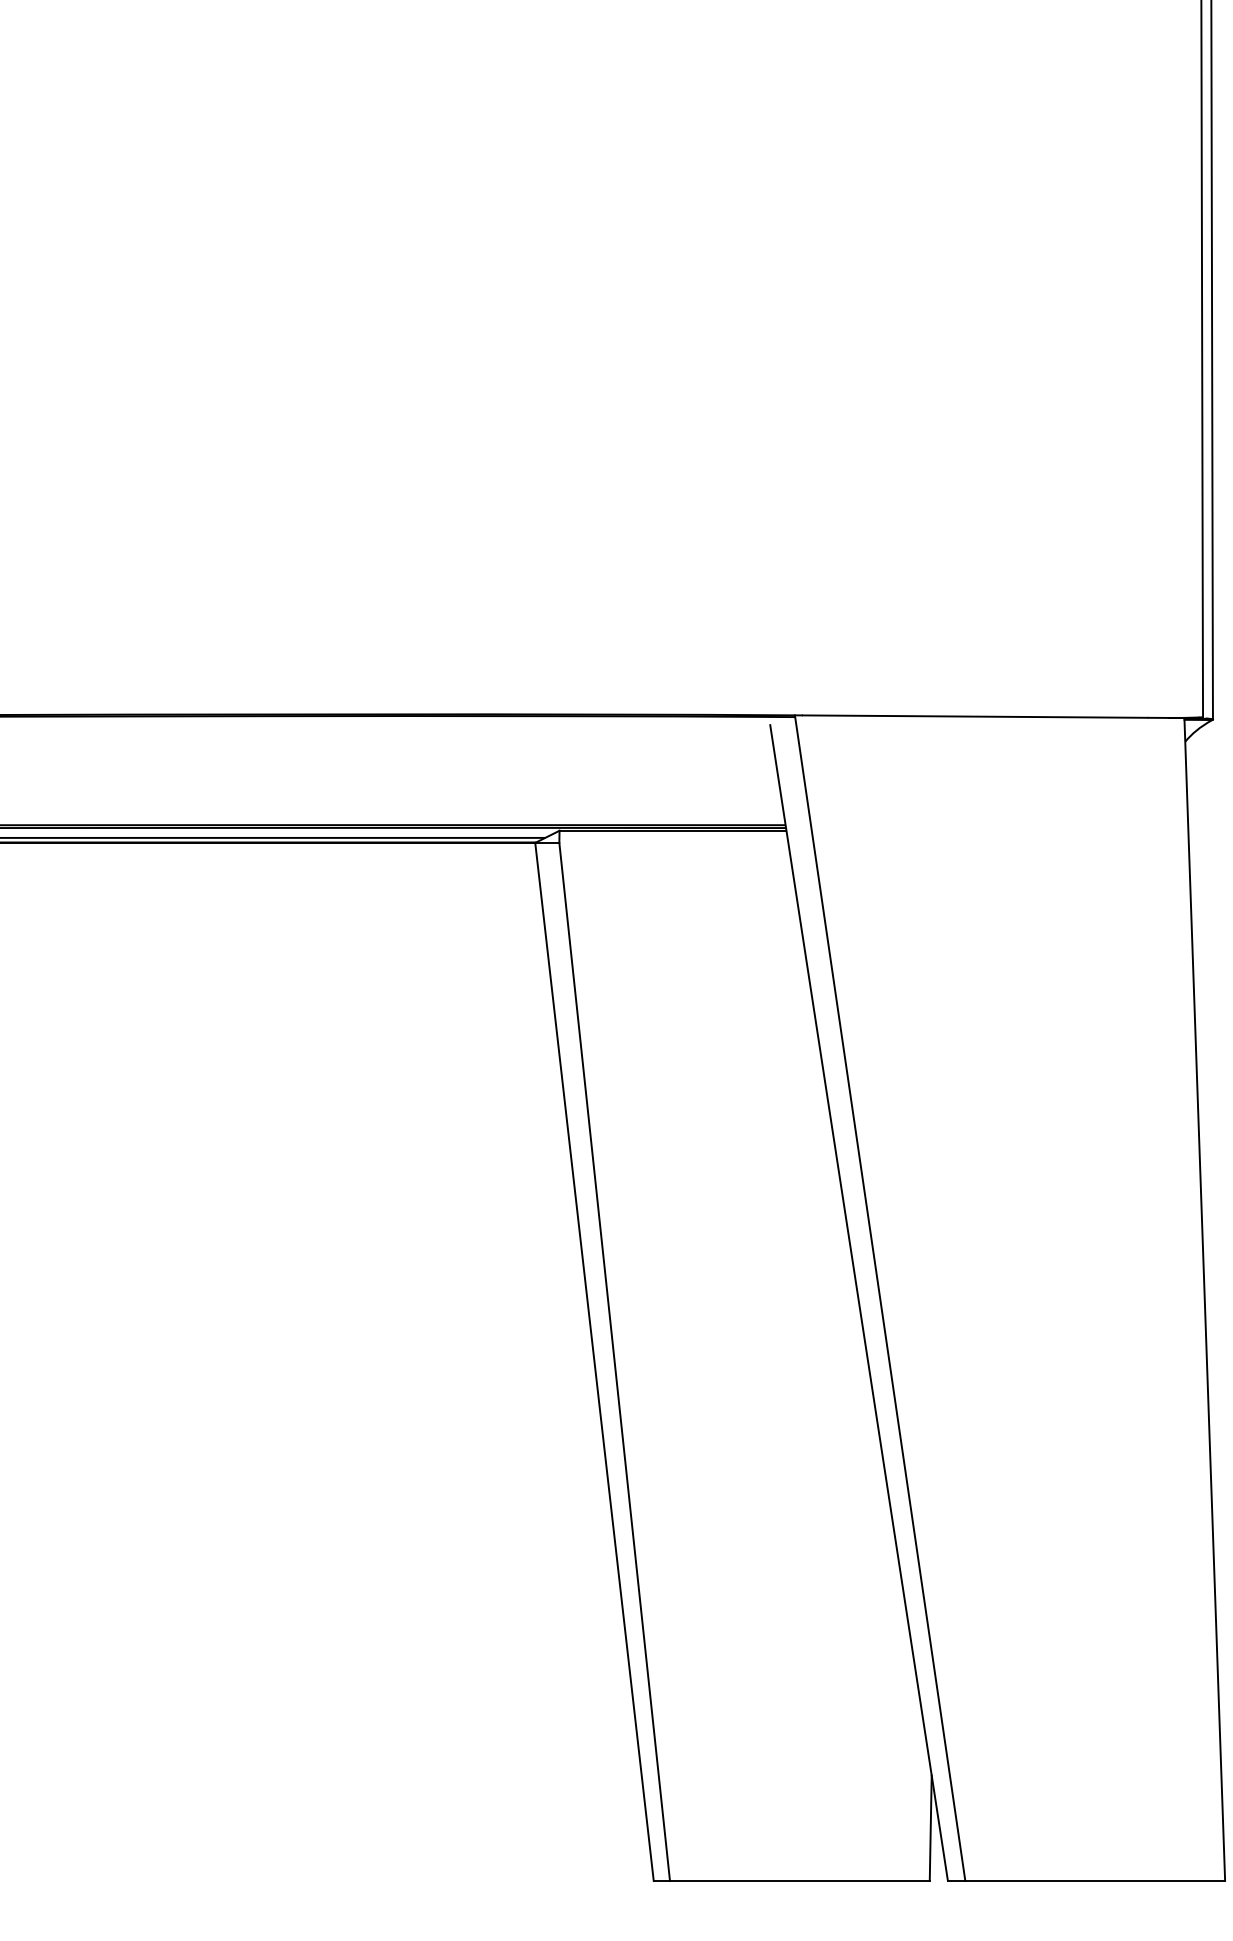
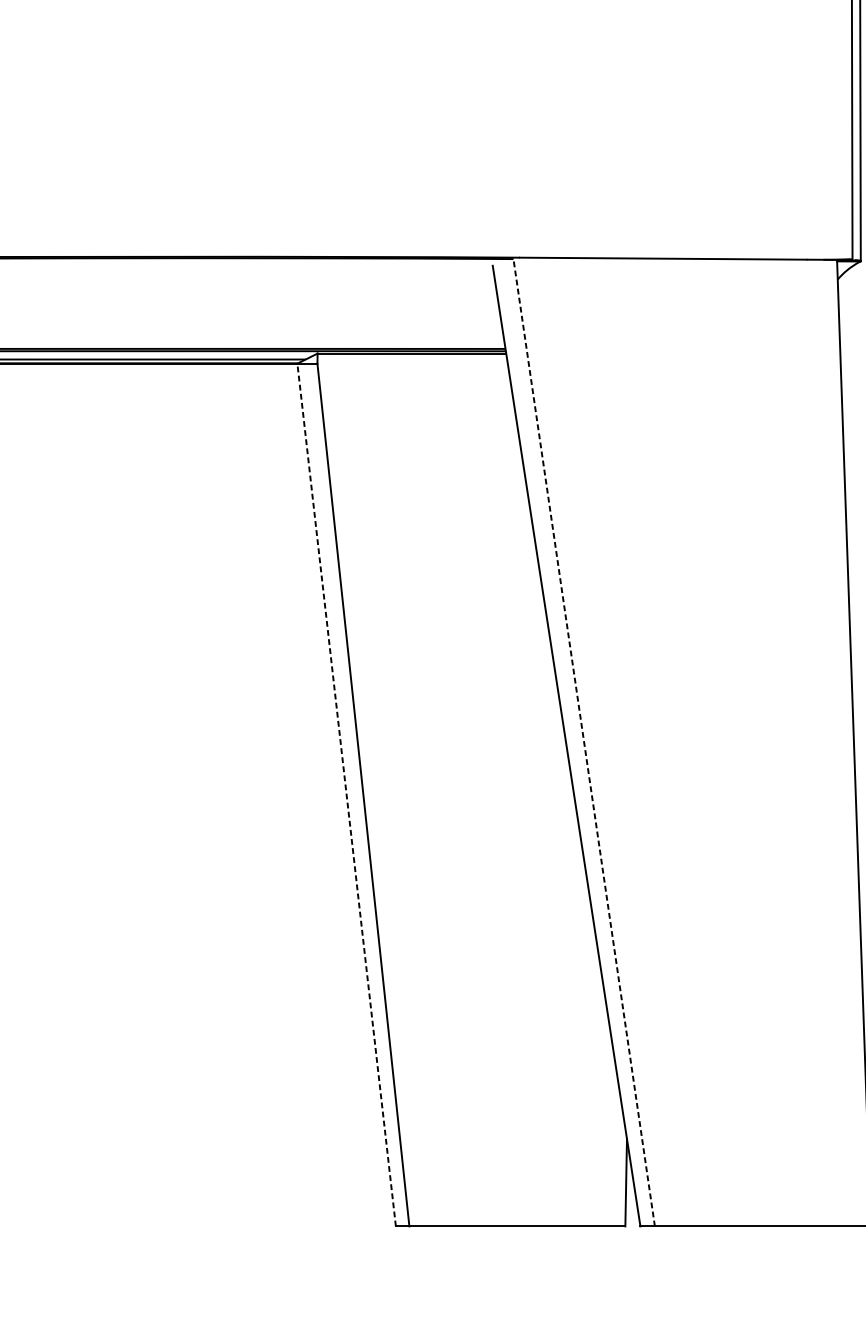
line: (880, 1298) -> (584, 742), solid -> dashed
line: (594, 1361) -> (346, 794), solid -> dashed

